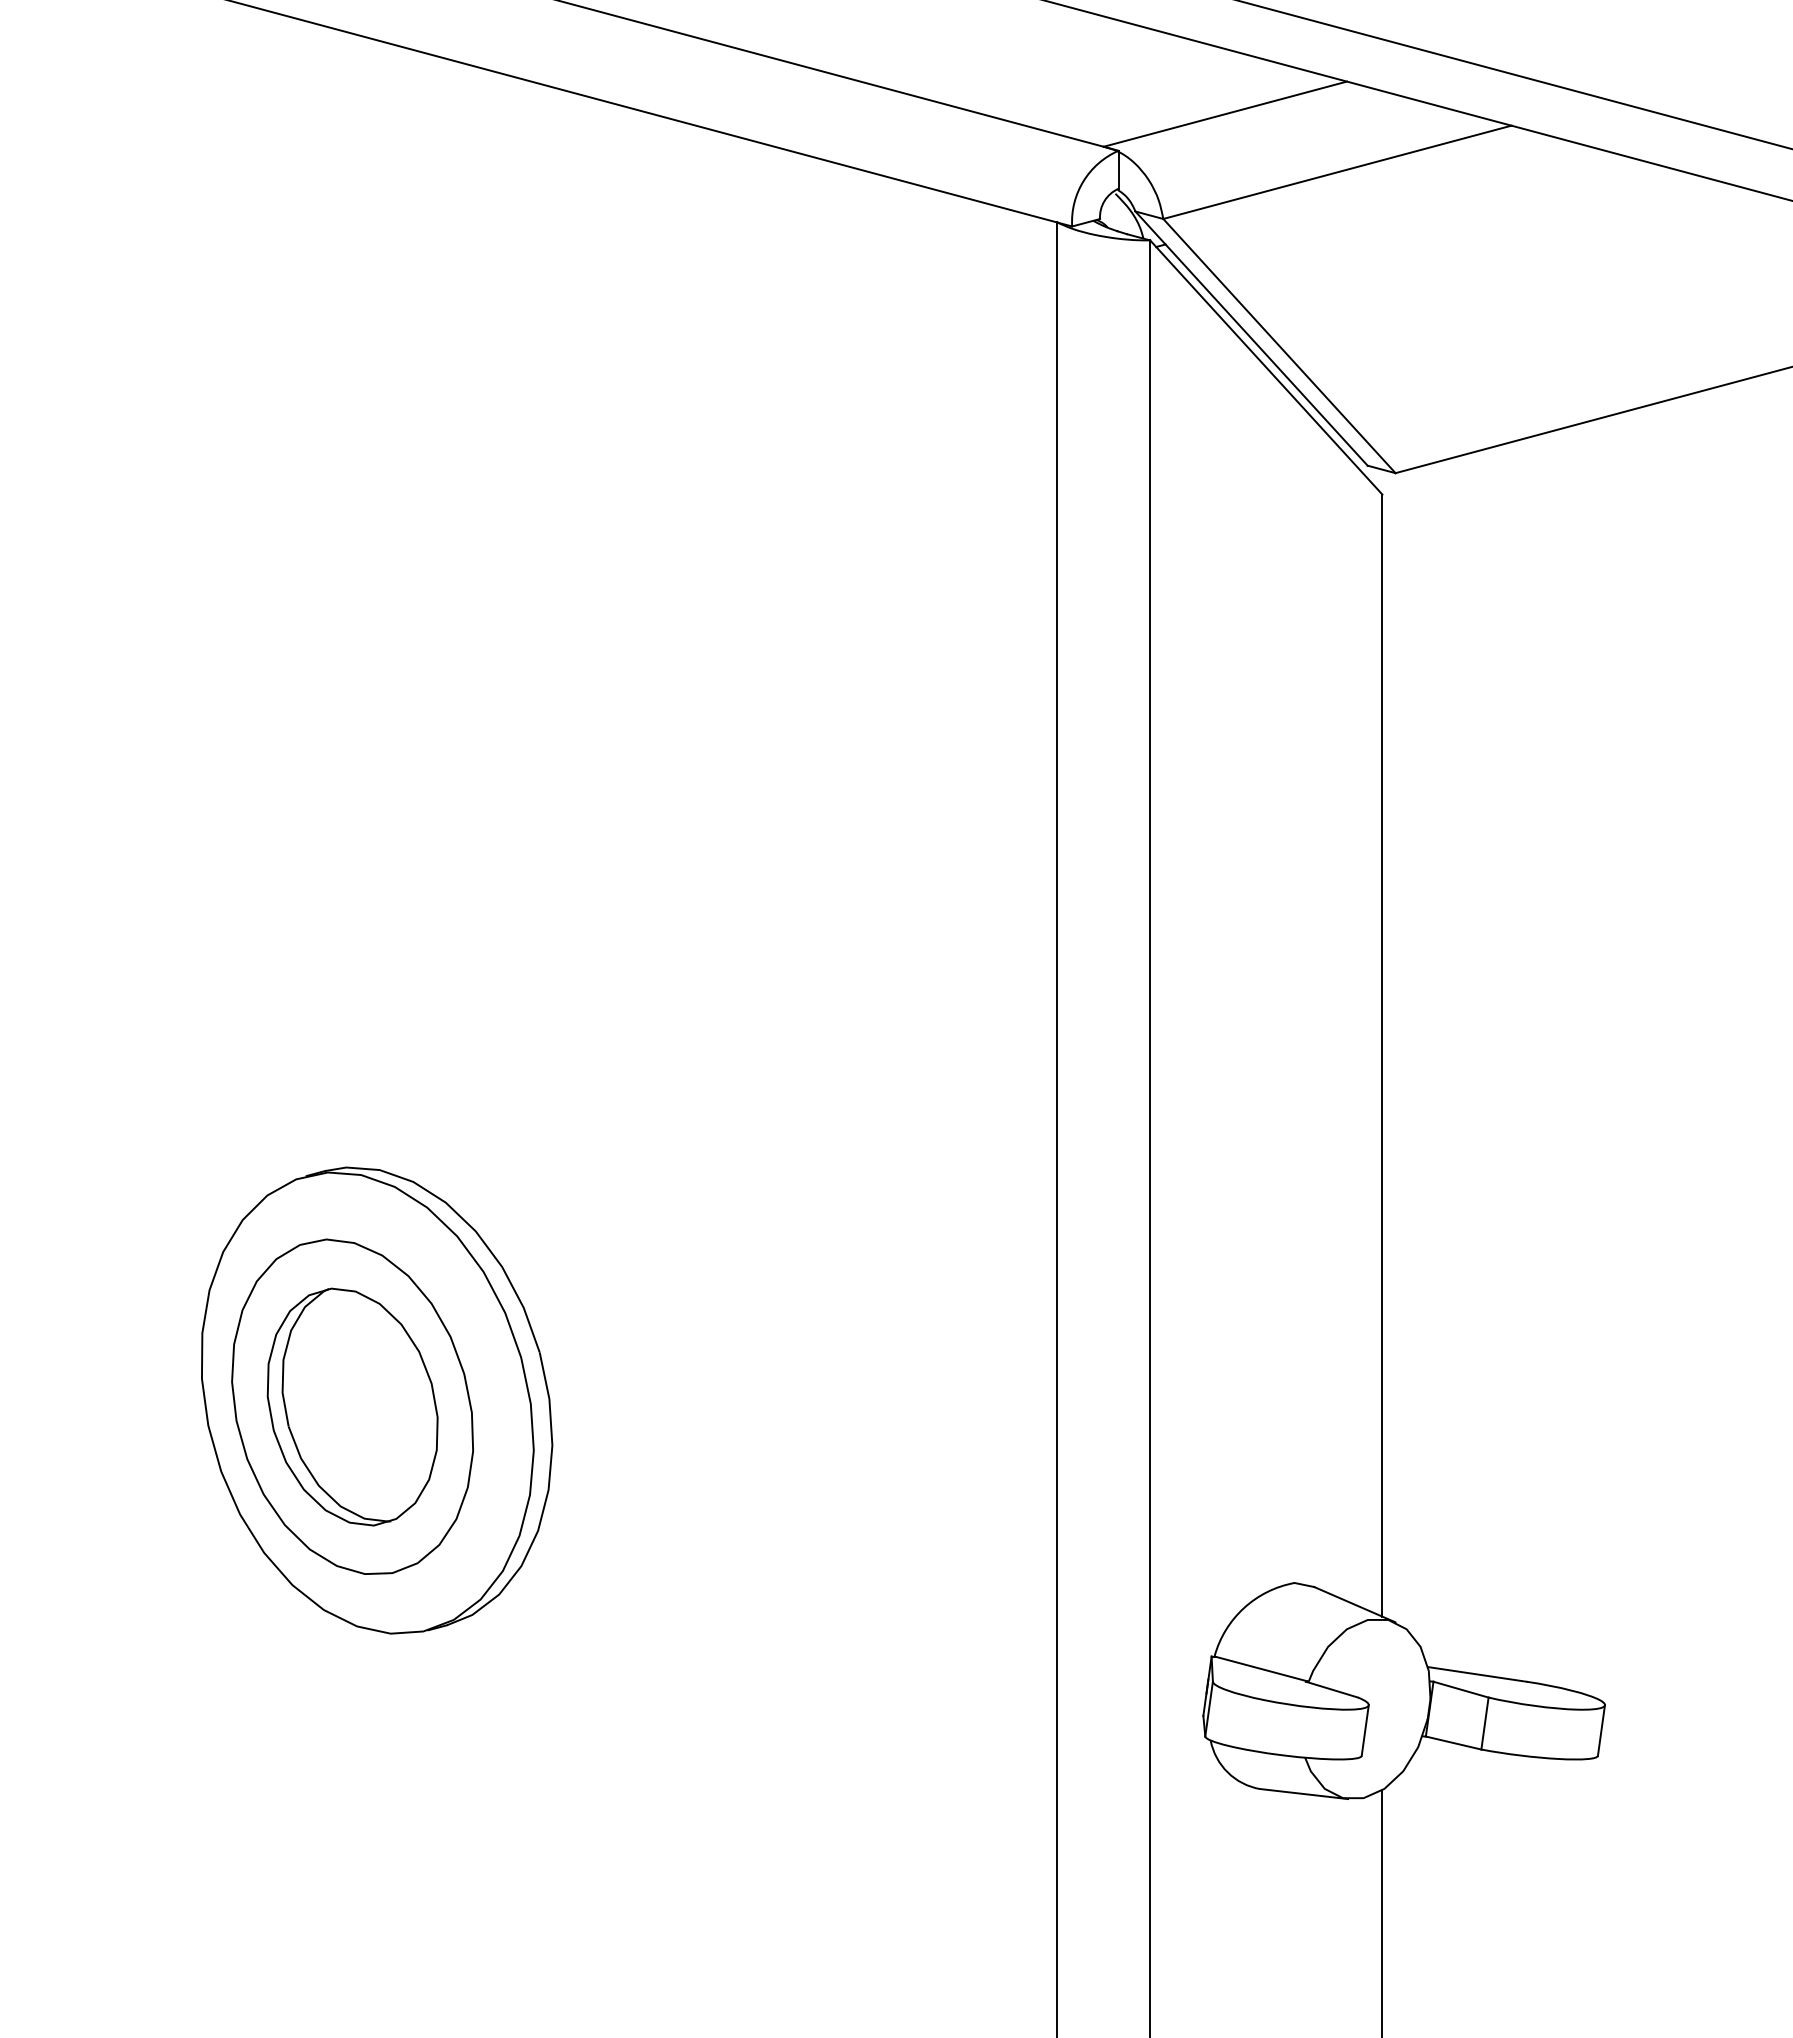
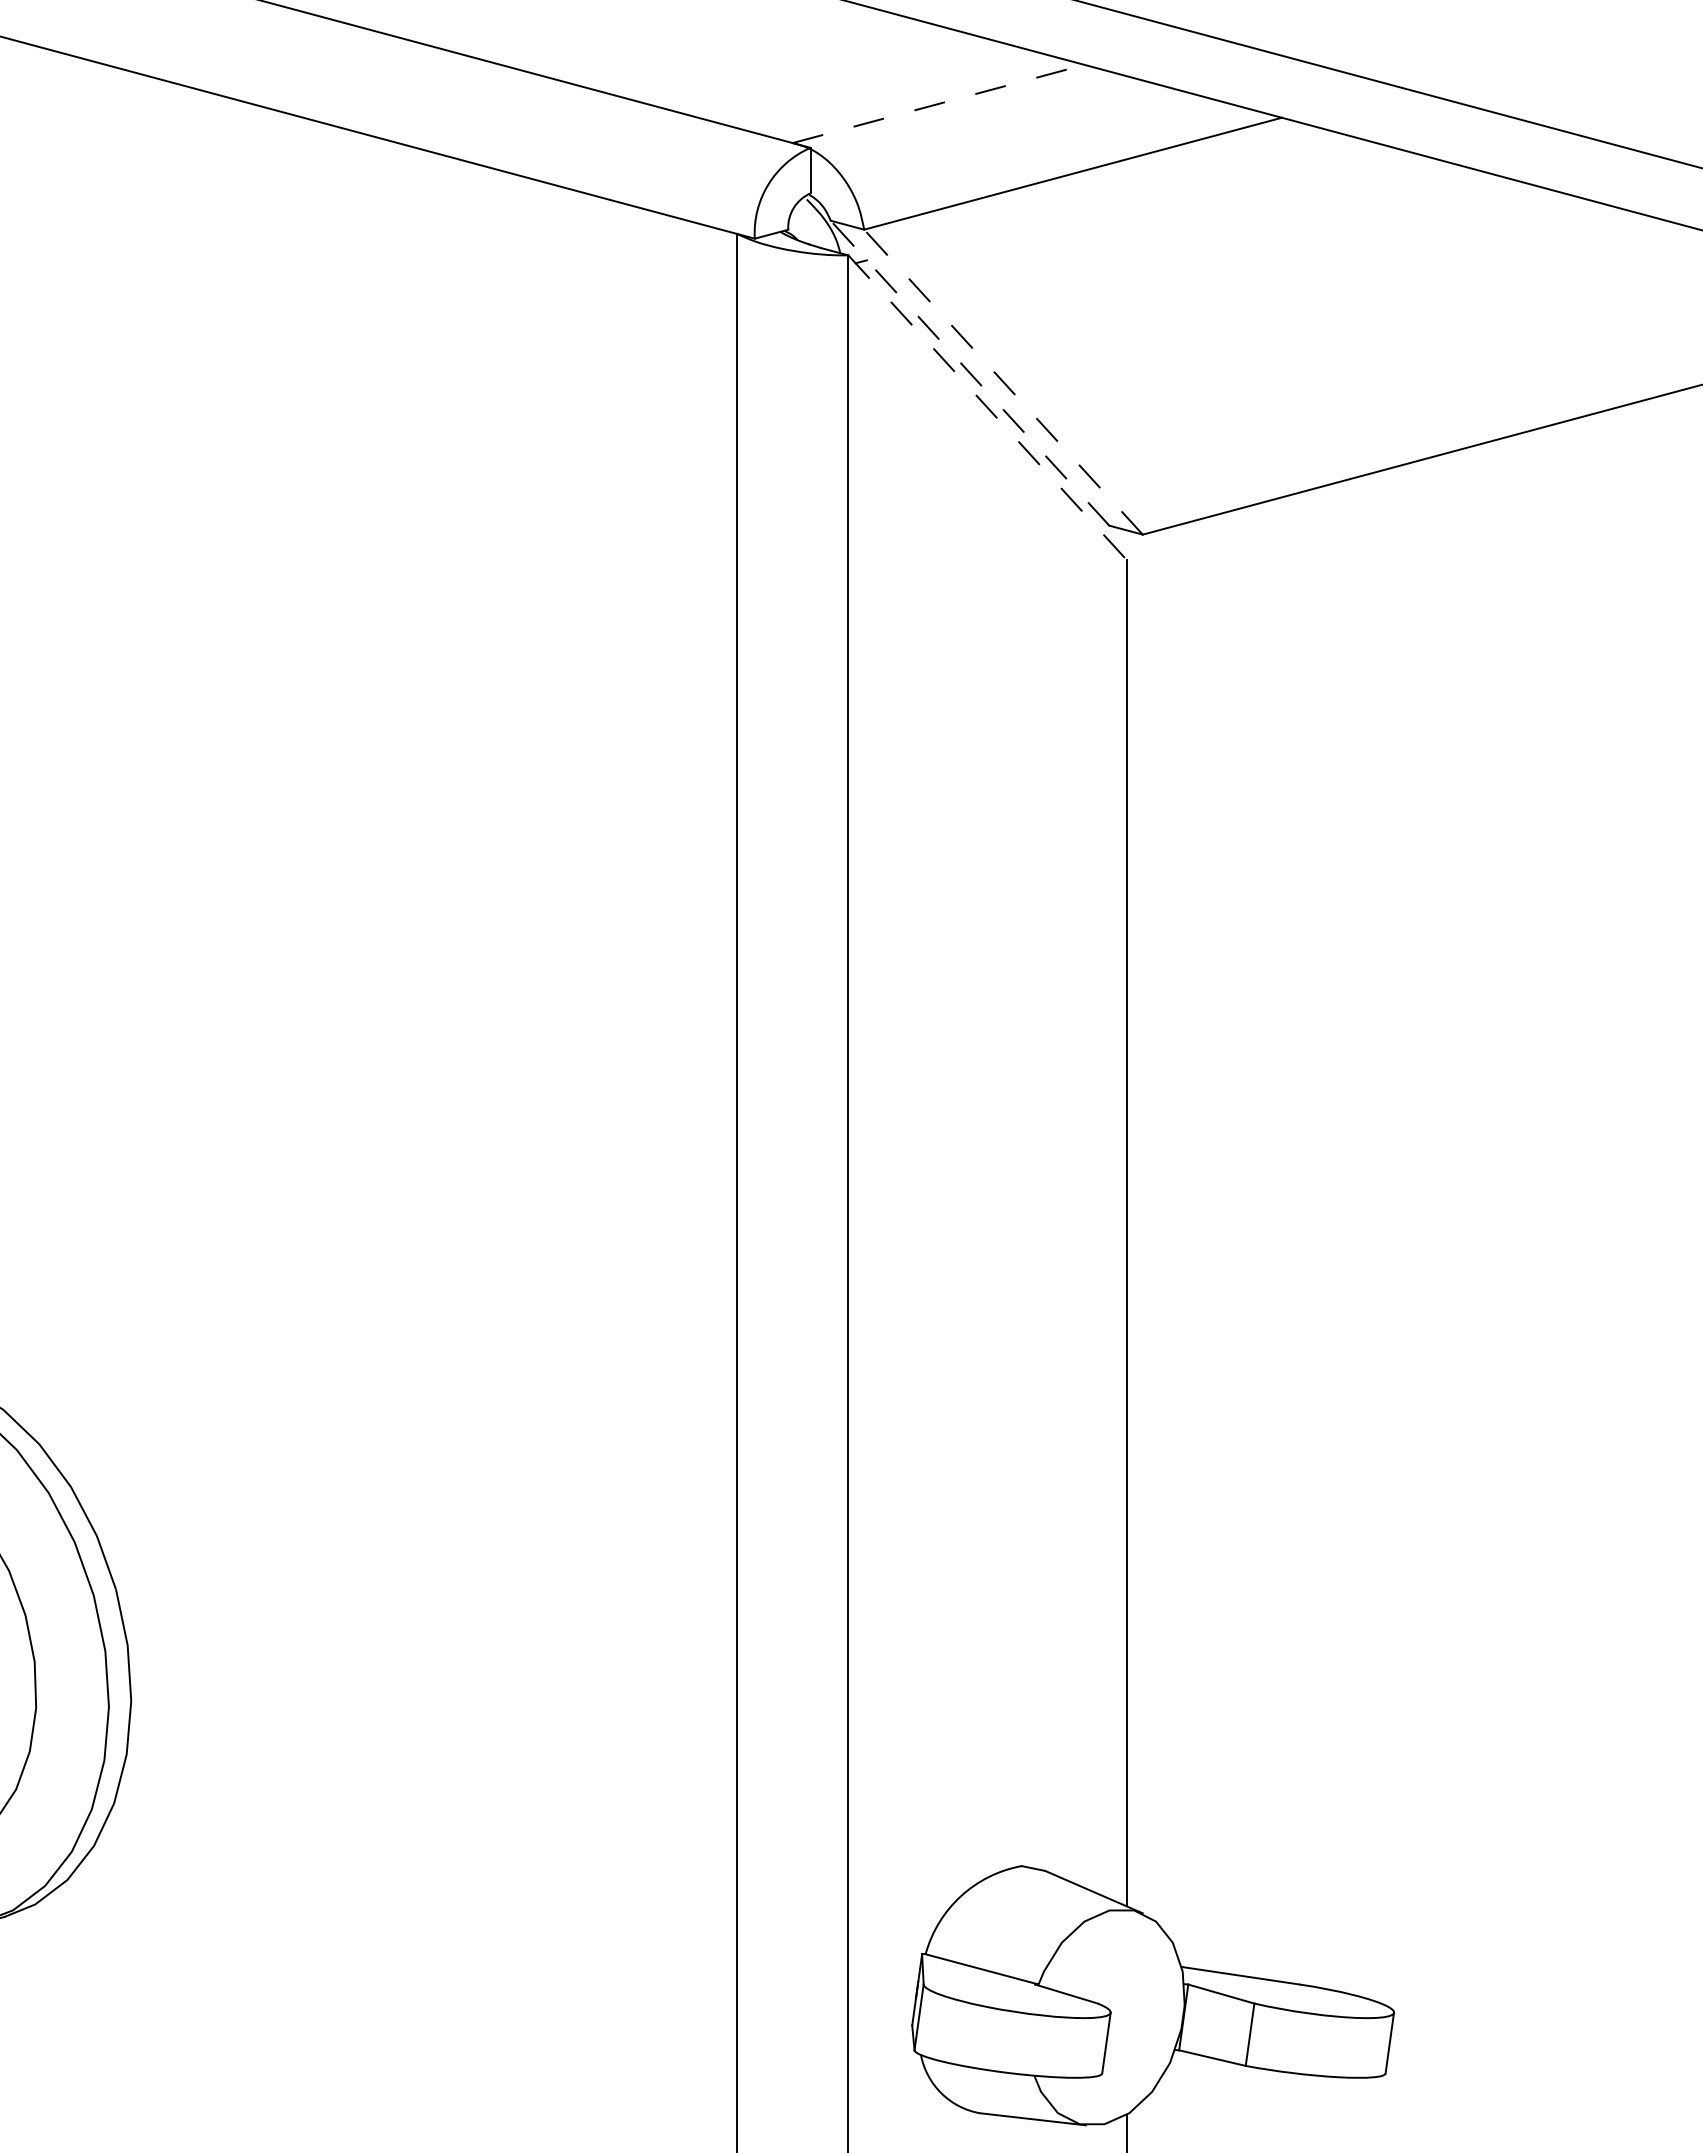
line: (1225, 114) -> (938, 104), solid -> dashed
line: (1251, 338) -> (969, 373), solid -> dashed
line: (1279, 345) -> (1003, 381), solid -> dashed
line: (1266, 367) -> (987, 407), solid -> dashed

